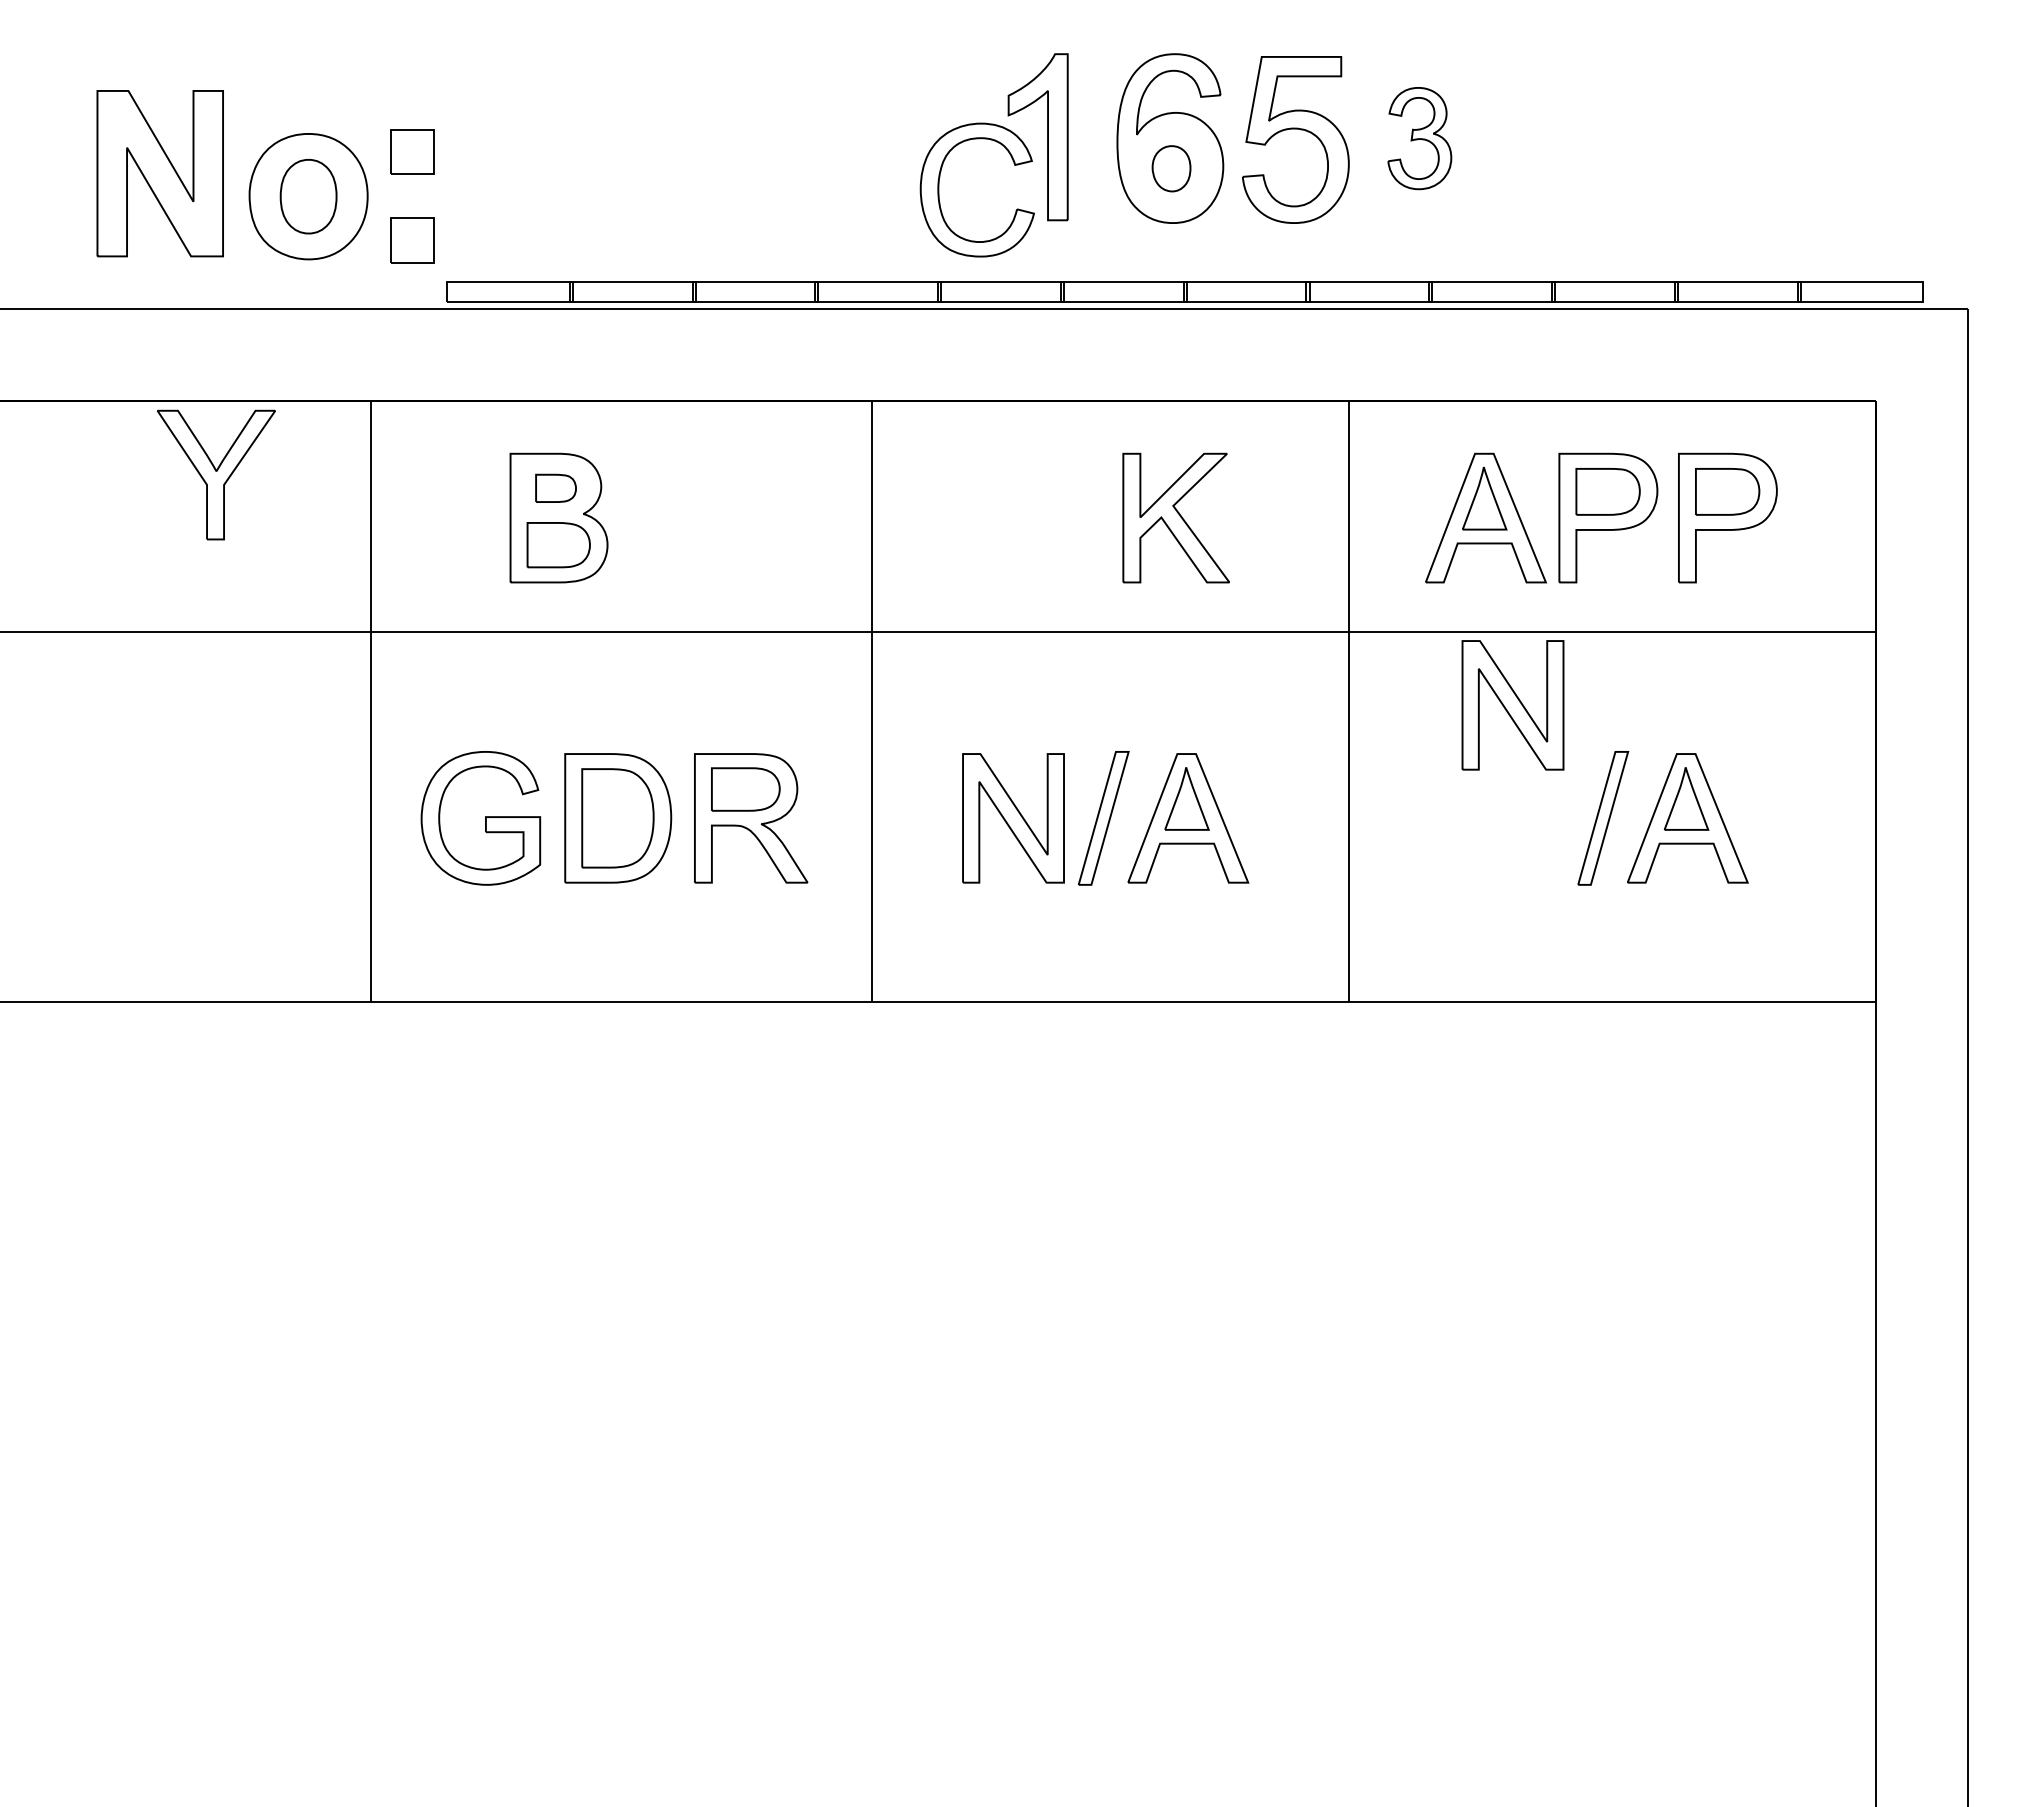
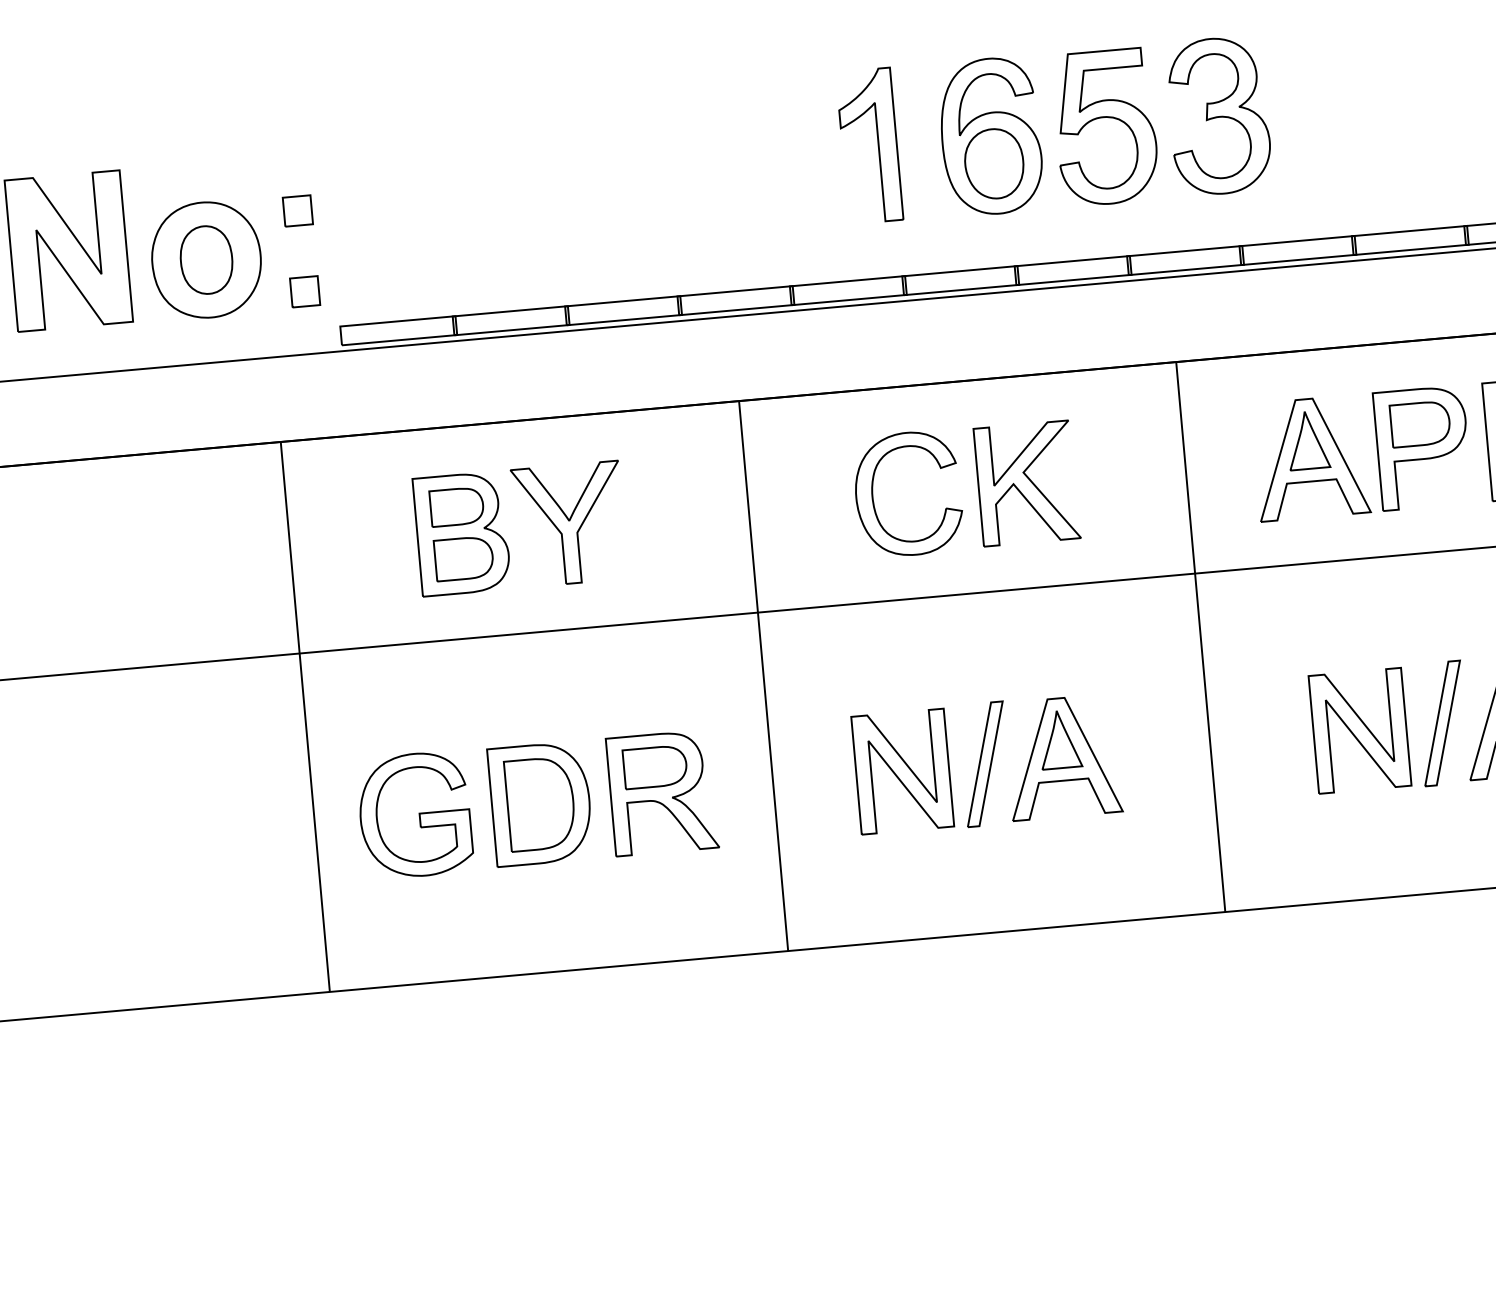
part: (1419, 138) -> (1218, 116), size x1.67
part: (411, 152) -> (297, 211), size x0.71
part: (1171, 168) -> (994, 163), size x1.67
part: (939, 189) -> (873, 496), moved
part: (411, 240) -> (304, 291), size x0.71
part: (216, 474) -> (569, 523), moved
part: (555, 488) -> (456, 507), size x1.43
part: (1512, 705) -> (1359, 731), moved

